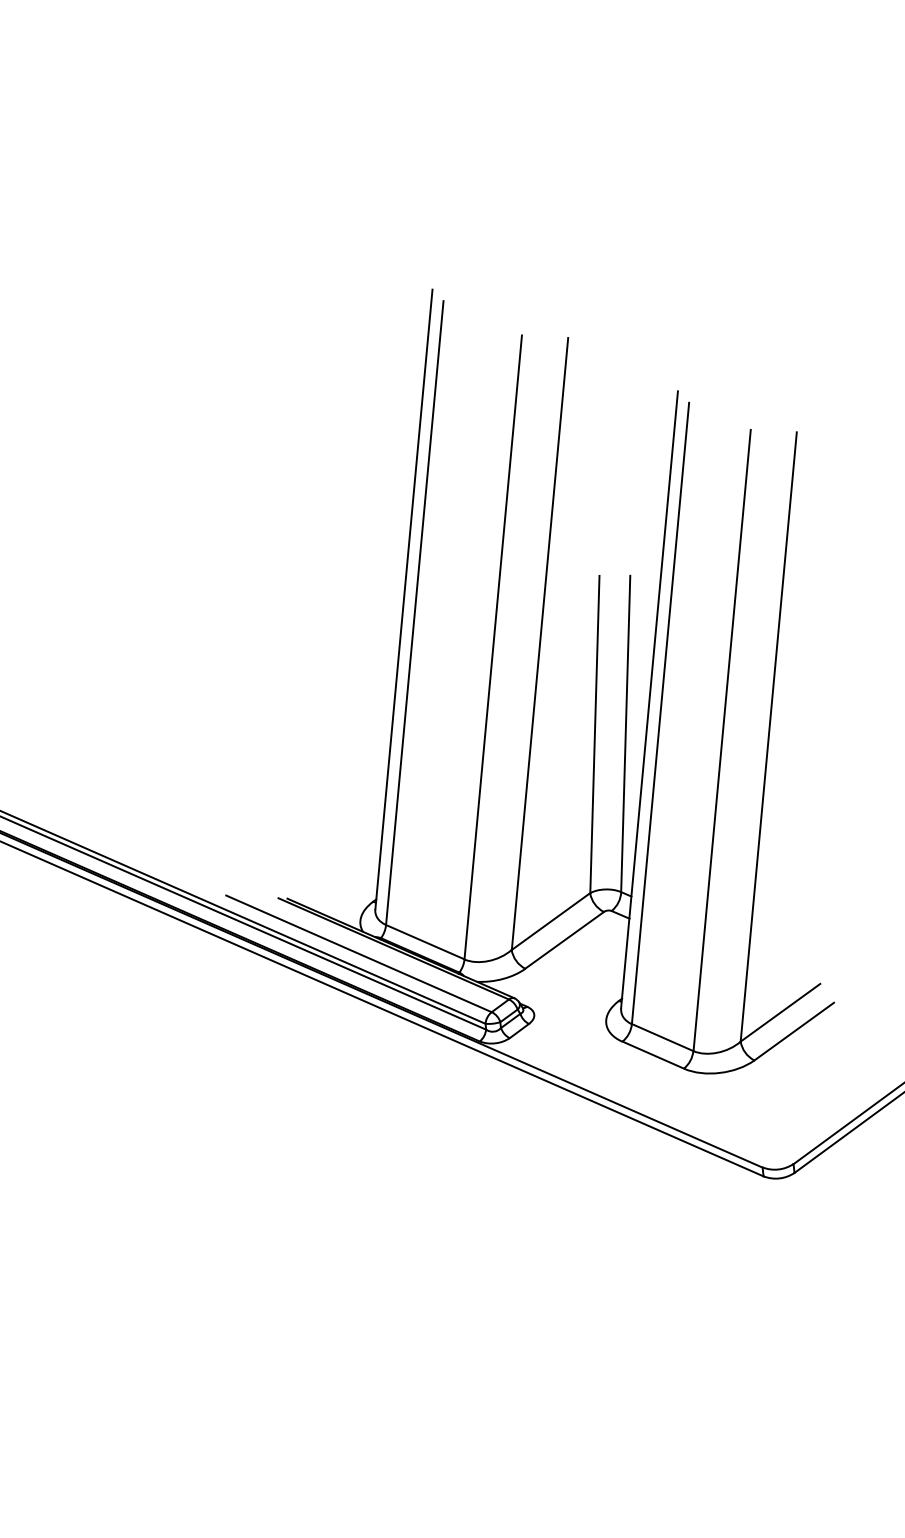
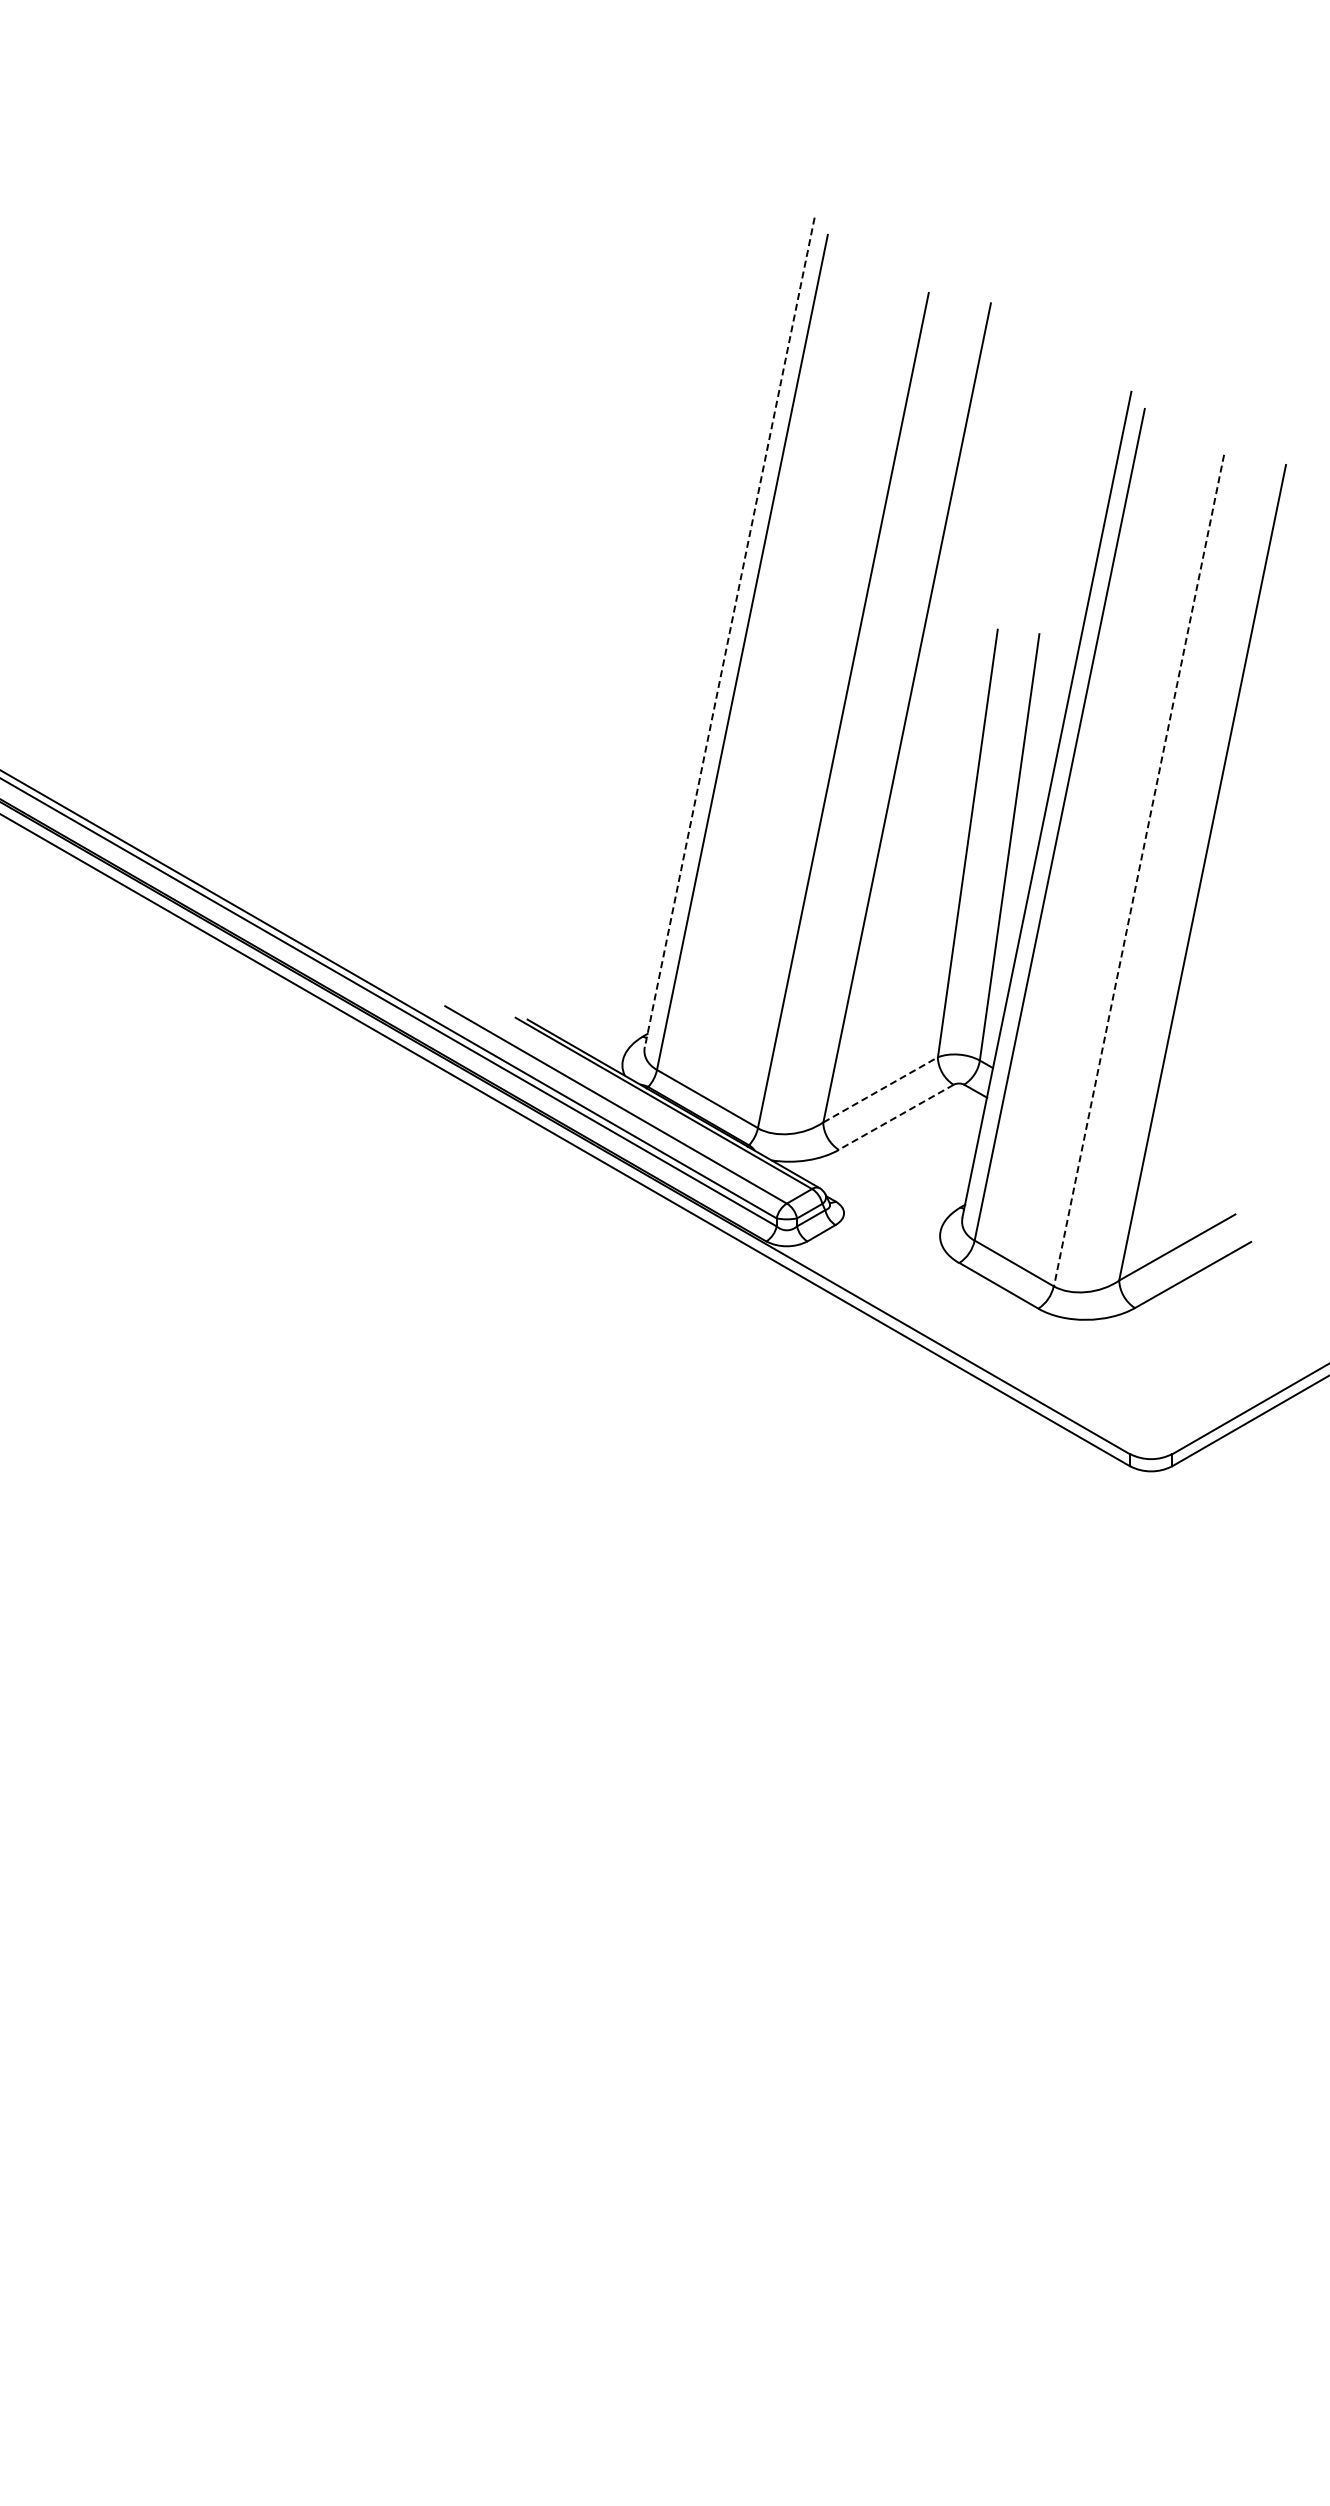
line: (403, 599) -> (729, 632), solid -> dashed
line: (721, 741) -> (1138, 871), solid -> dashed
line: (550, 921) -> (880, 1089), solid -> dashed
line: (564, 940) -> (896, 1117), solid -> dashed

